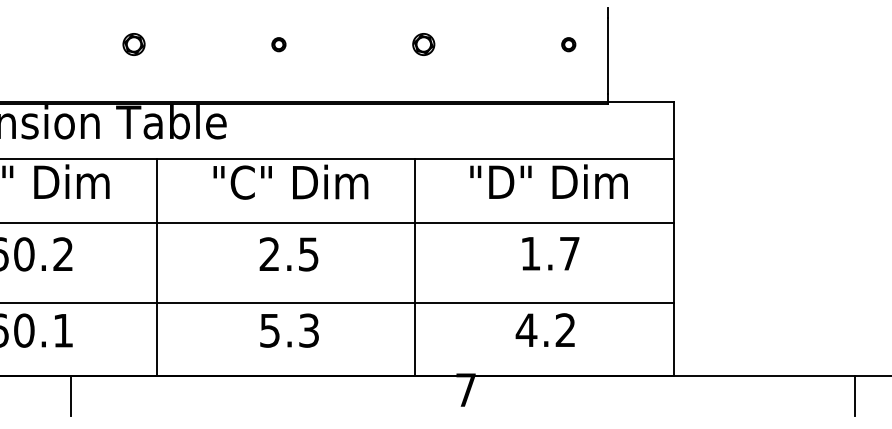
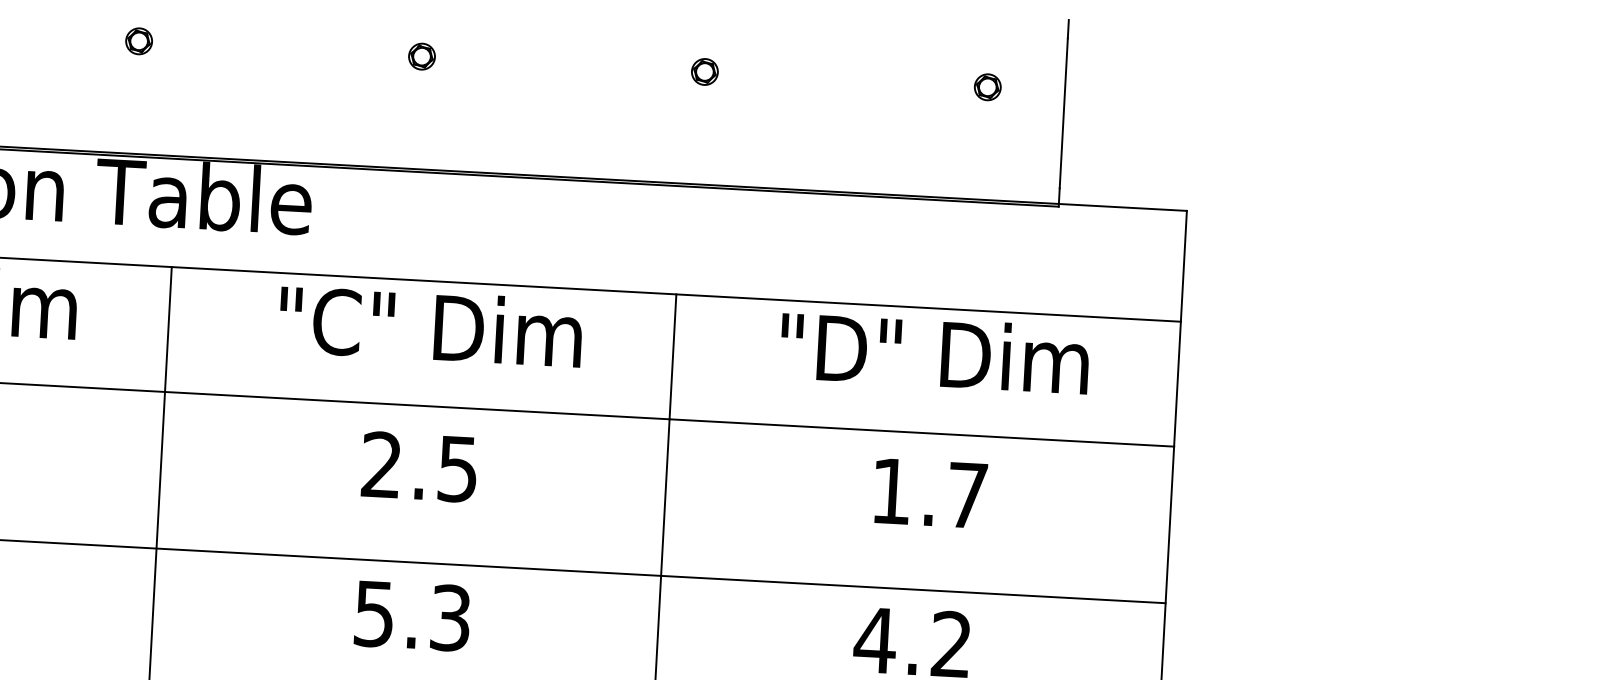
part: (133, 44) -> (138, 40), size x0.62
part: (423, 44) -> (704, 71), size x0.62

